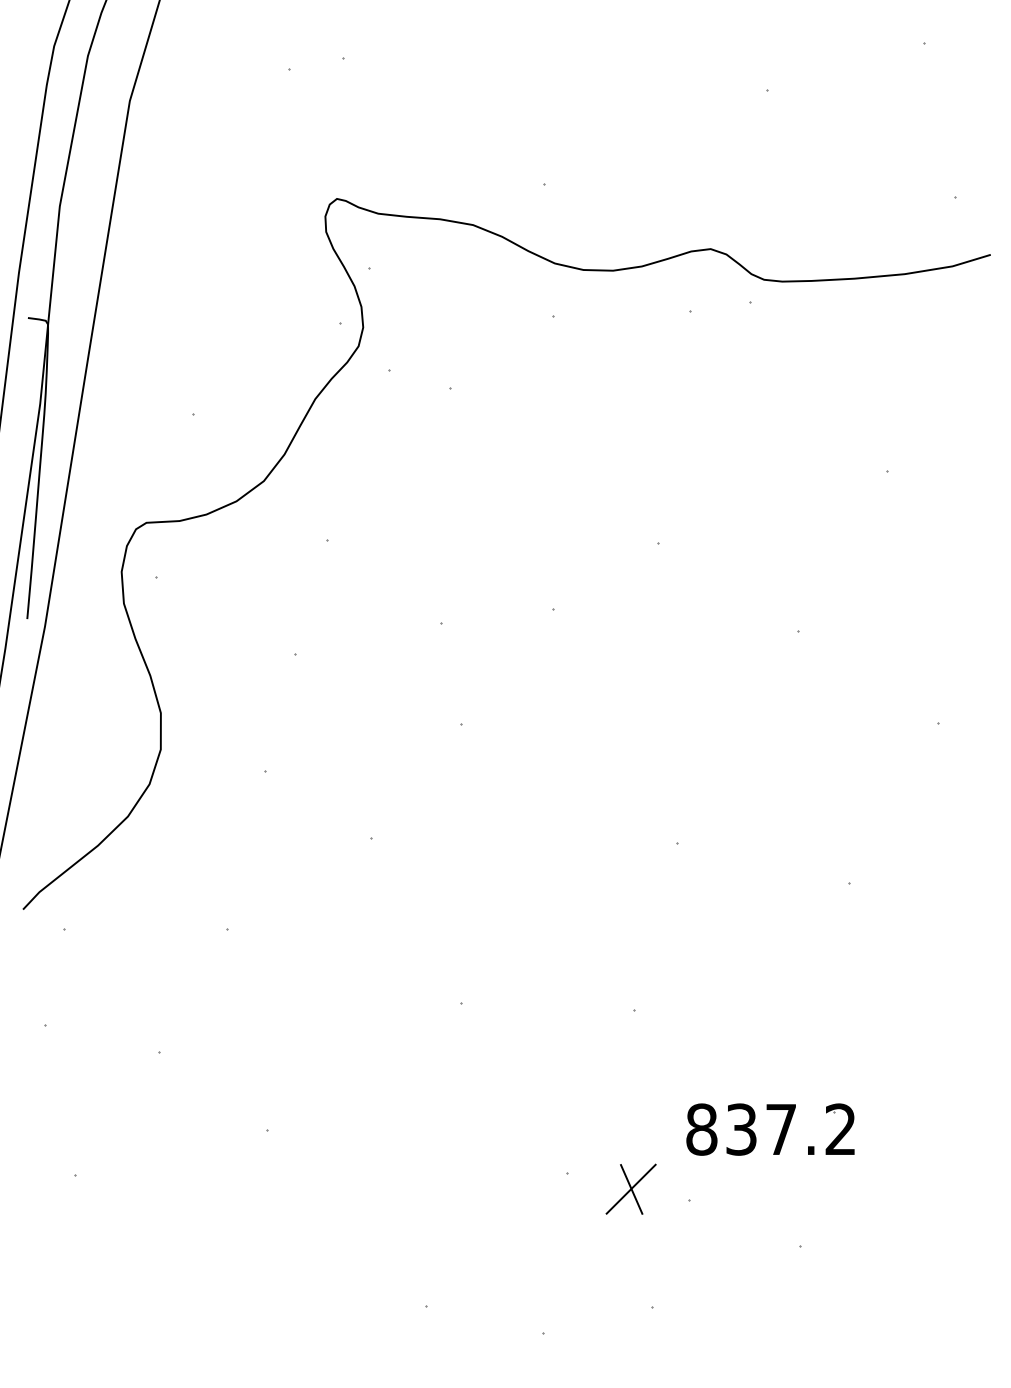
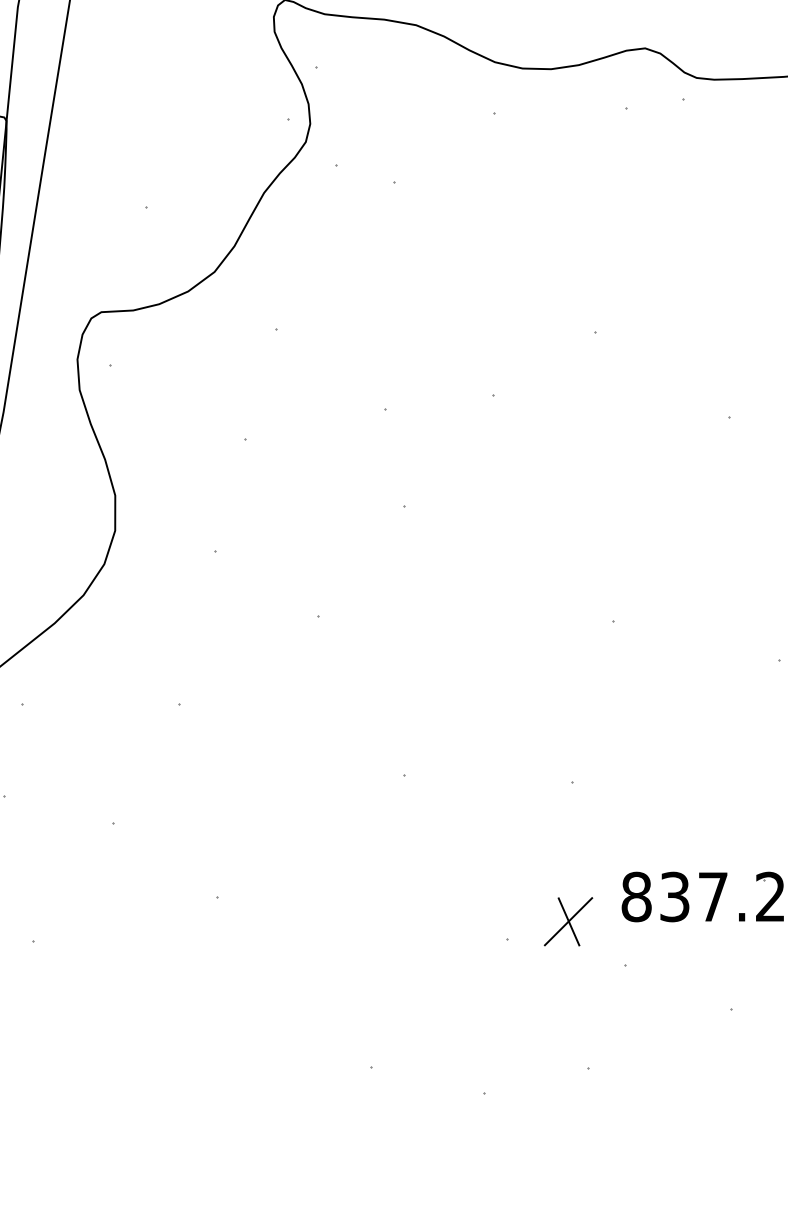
part: (630, 1188) -> (567, 921), moved

